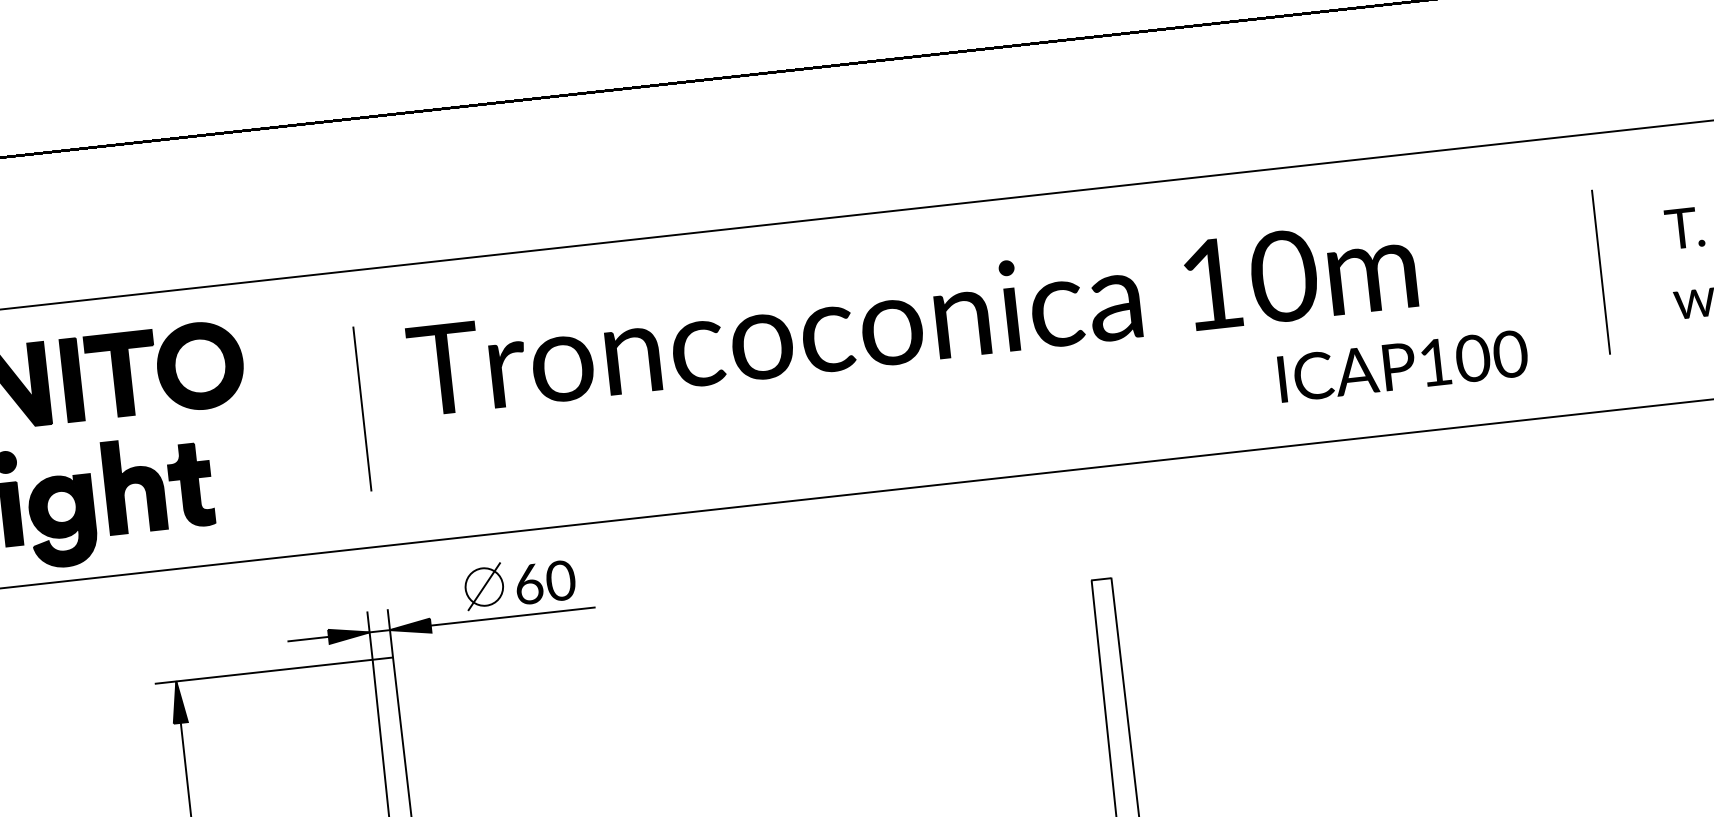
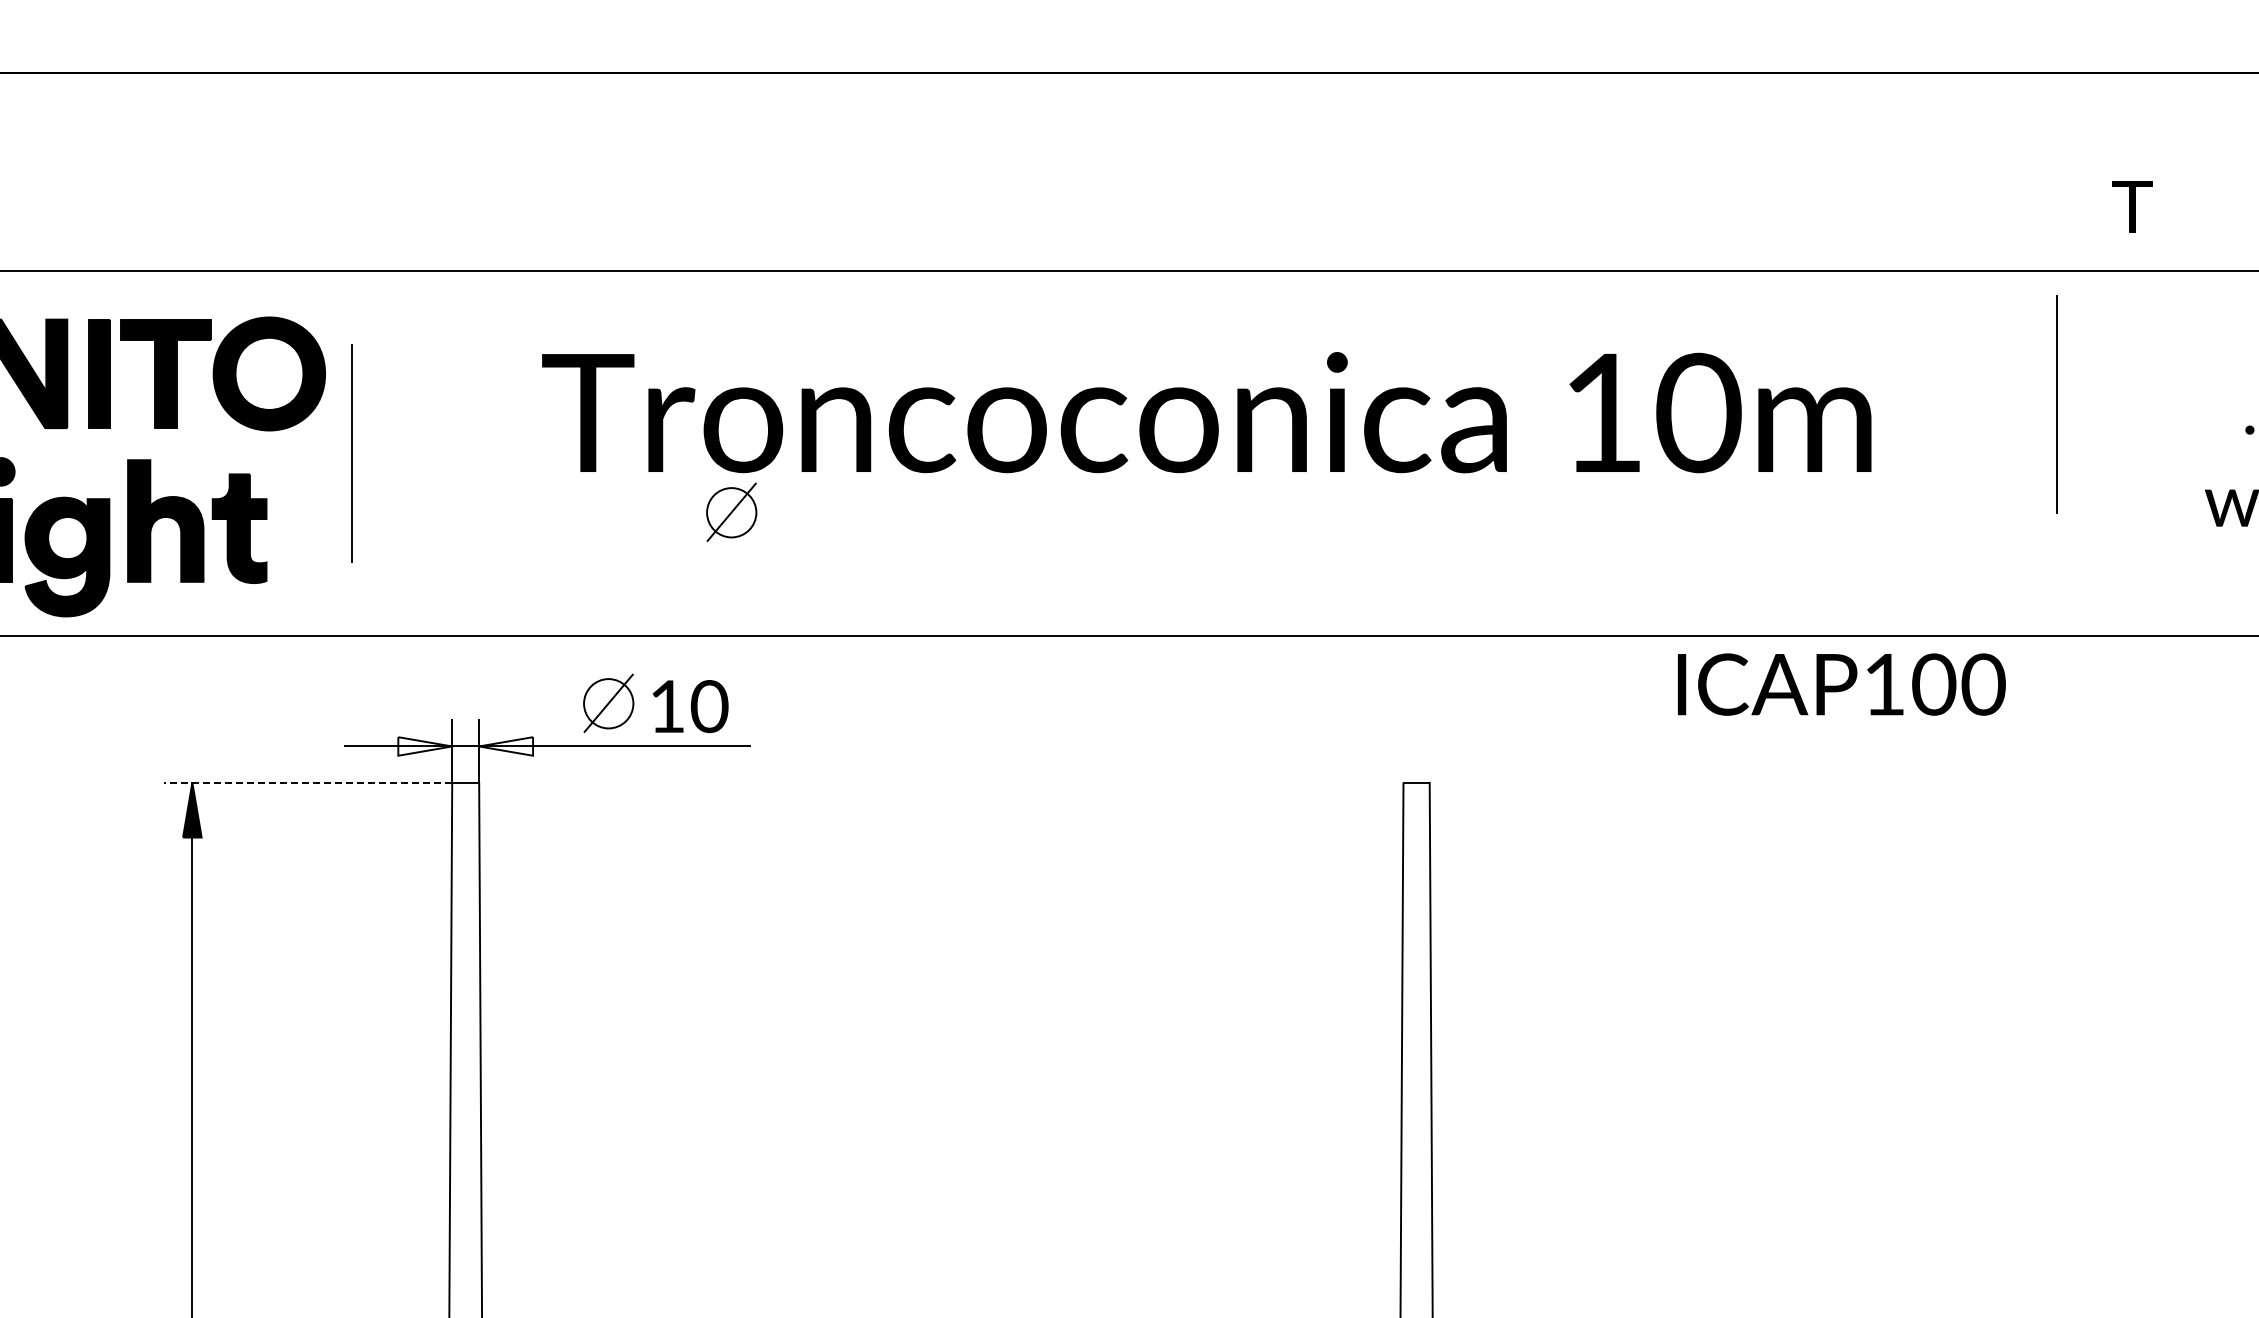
text: (1681, 228) -> (2132, 206), moved
line: (1600, 272) -> (2056, 404), moved
text: (1403, 366) -> (1841, 684), moved
line: (362, 409) -> (351, 453), moved
part: (561, 431) -> (731, 511), added
text: (529, 584) -> (667, 706), 60 -> 10
fill: (410, 627) -> (506, 746), removed
fill: (349, 634) -> (425, 746), removed
line: (263, 671) -> (307, 782), solid -> dashed

